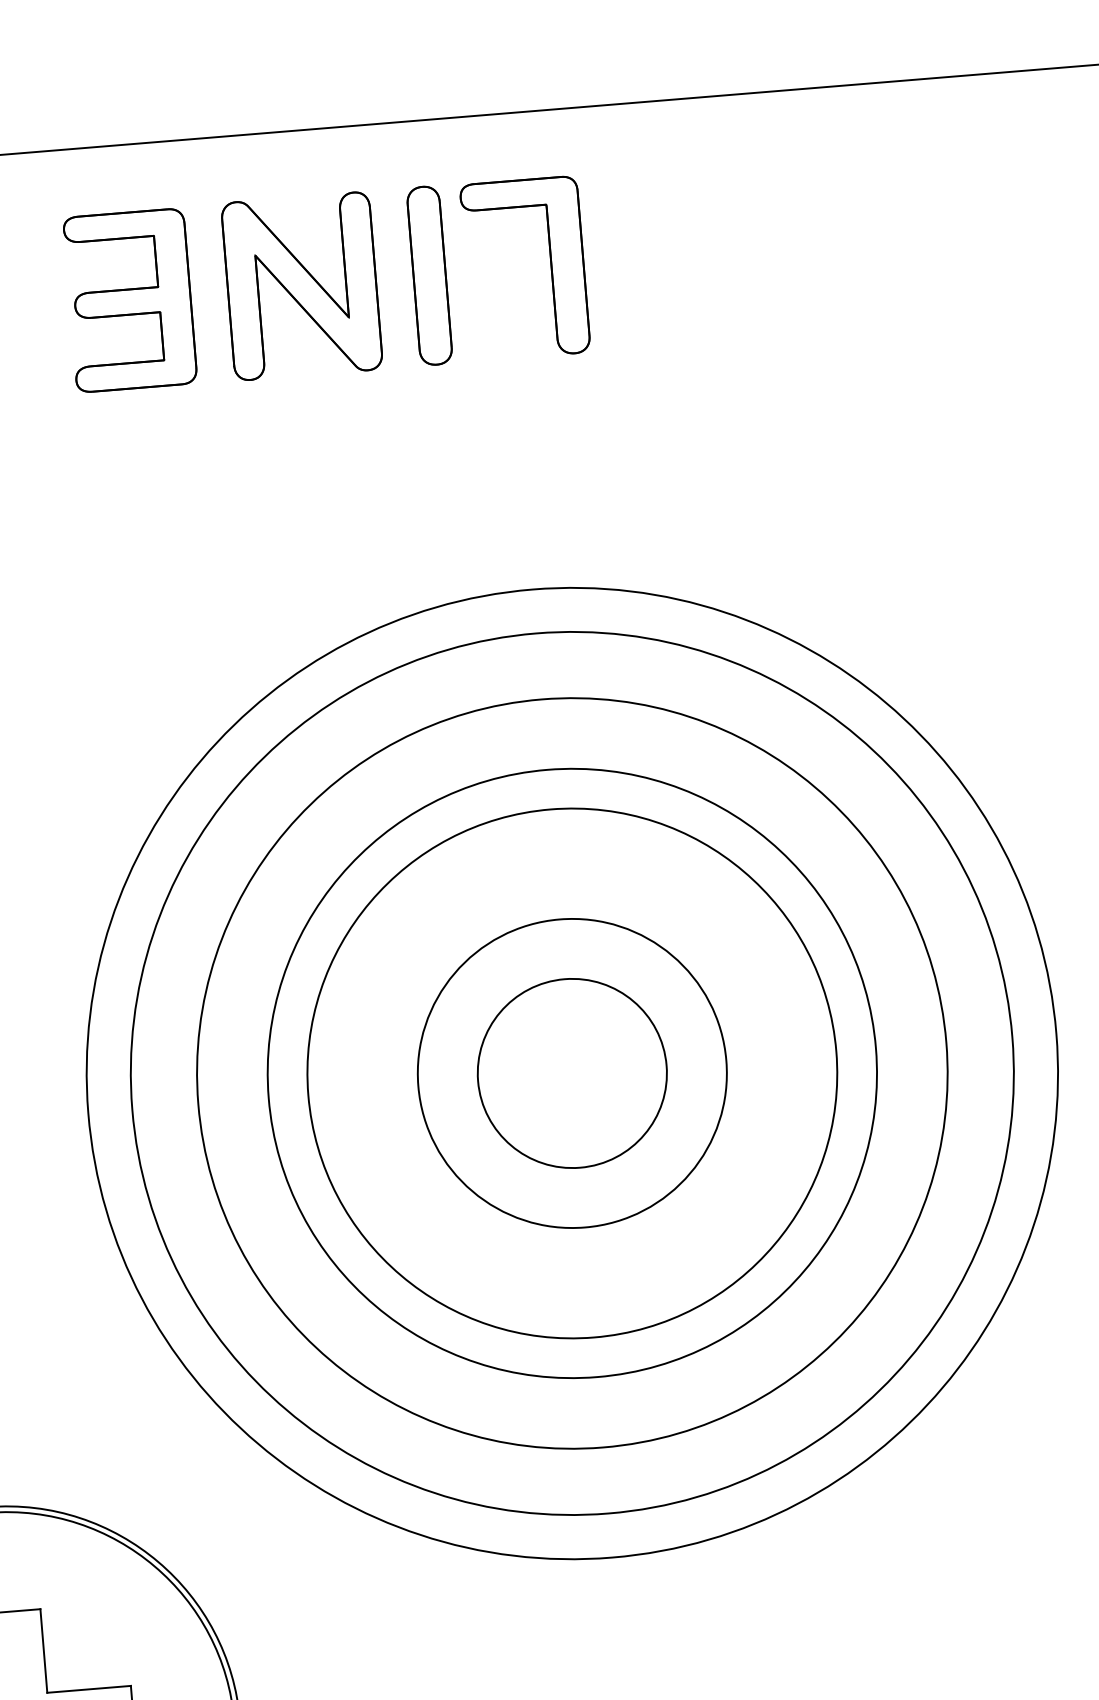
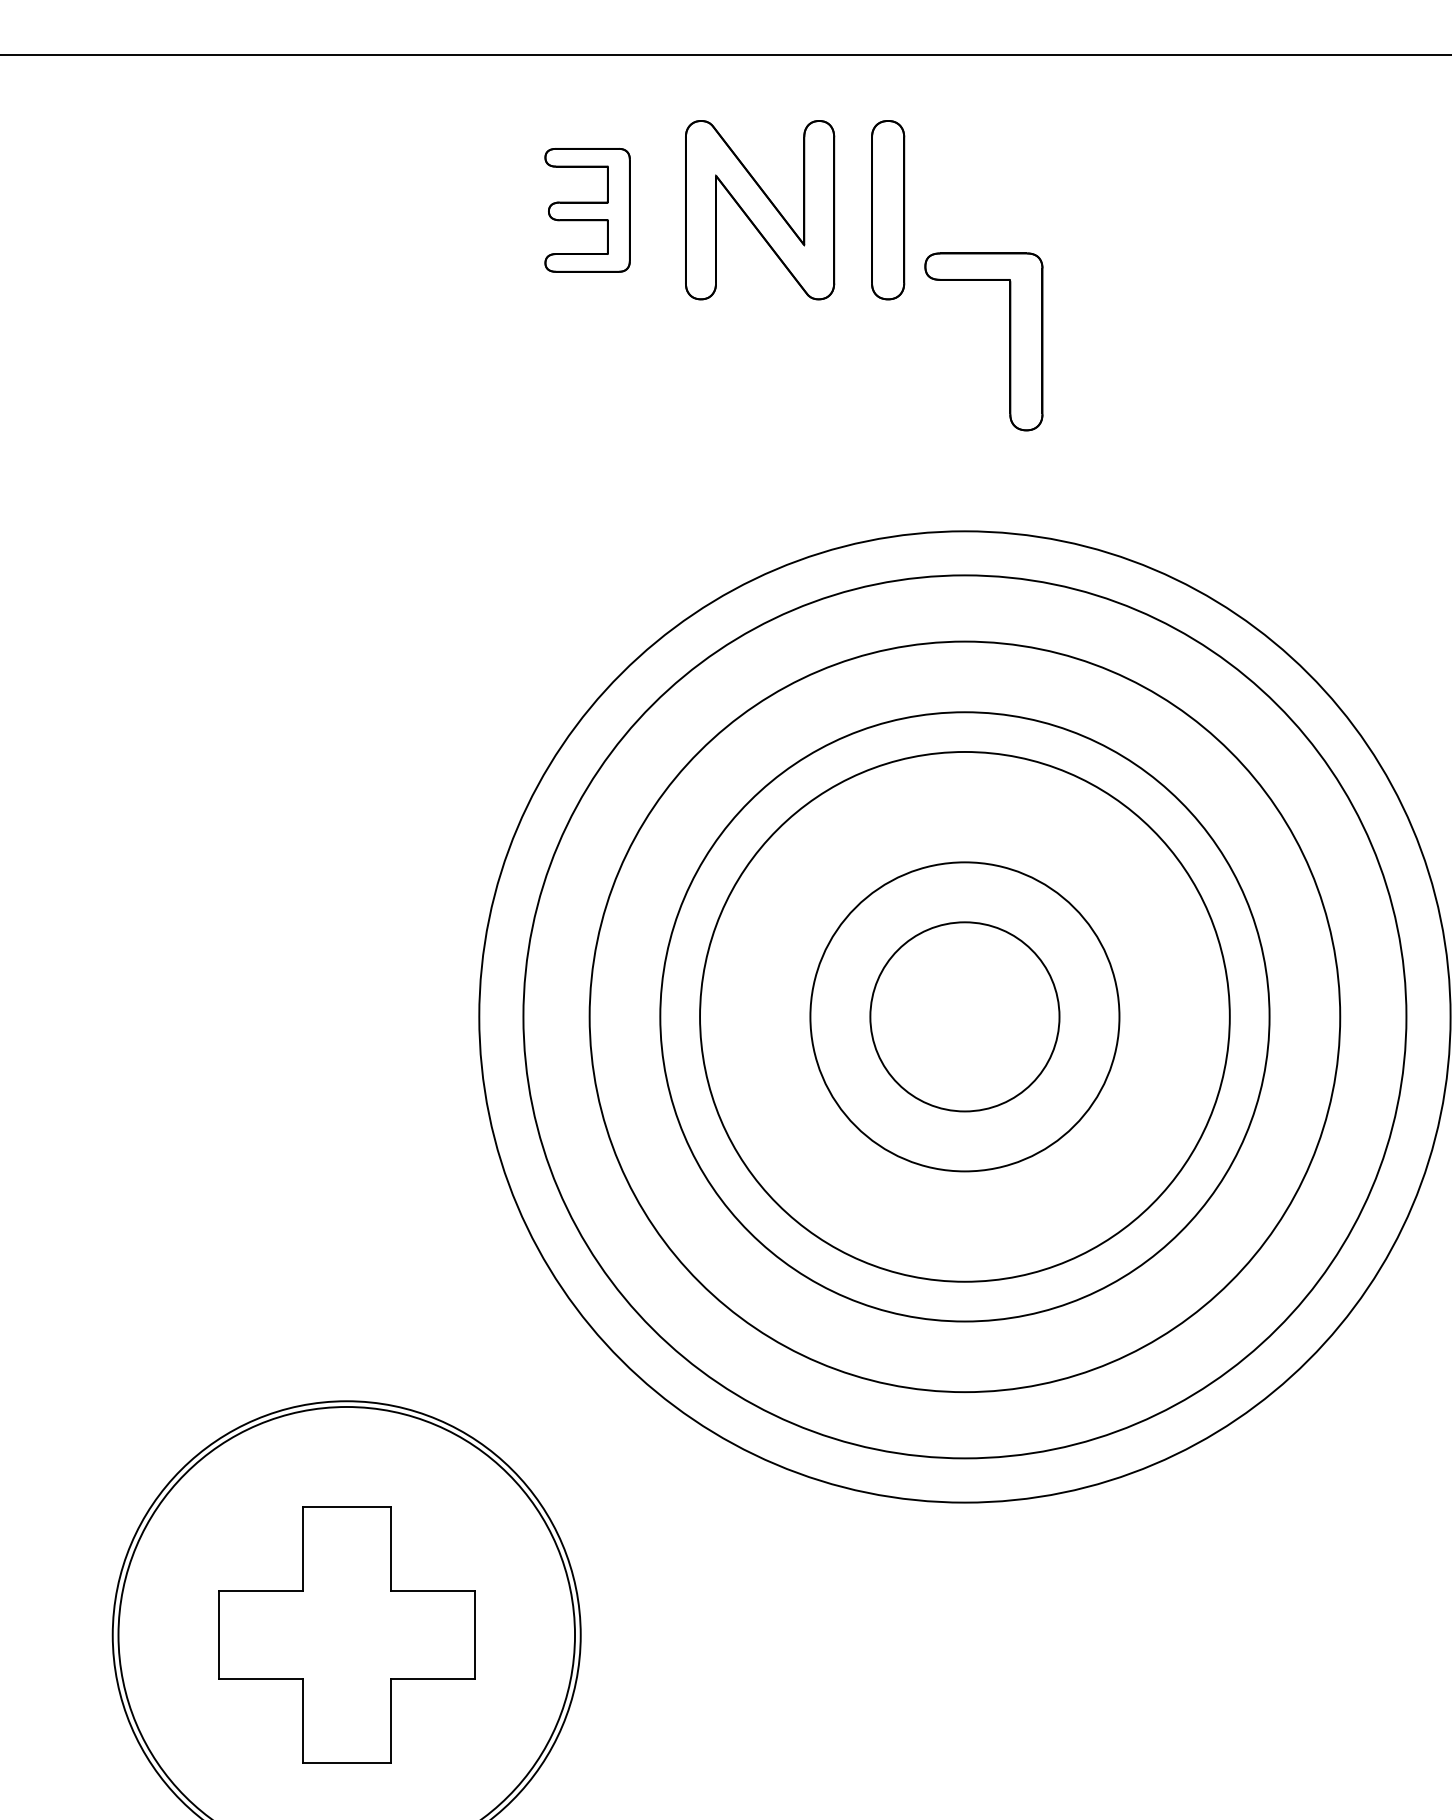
part: (550, 266) -> (1009, 341), moved
part: (130, 300) -> (587, 210), size x0.7

